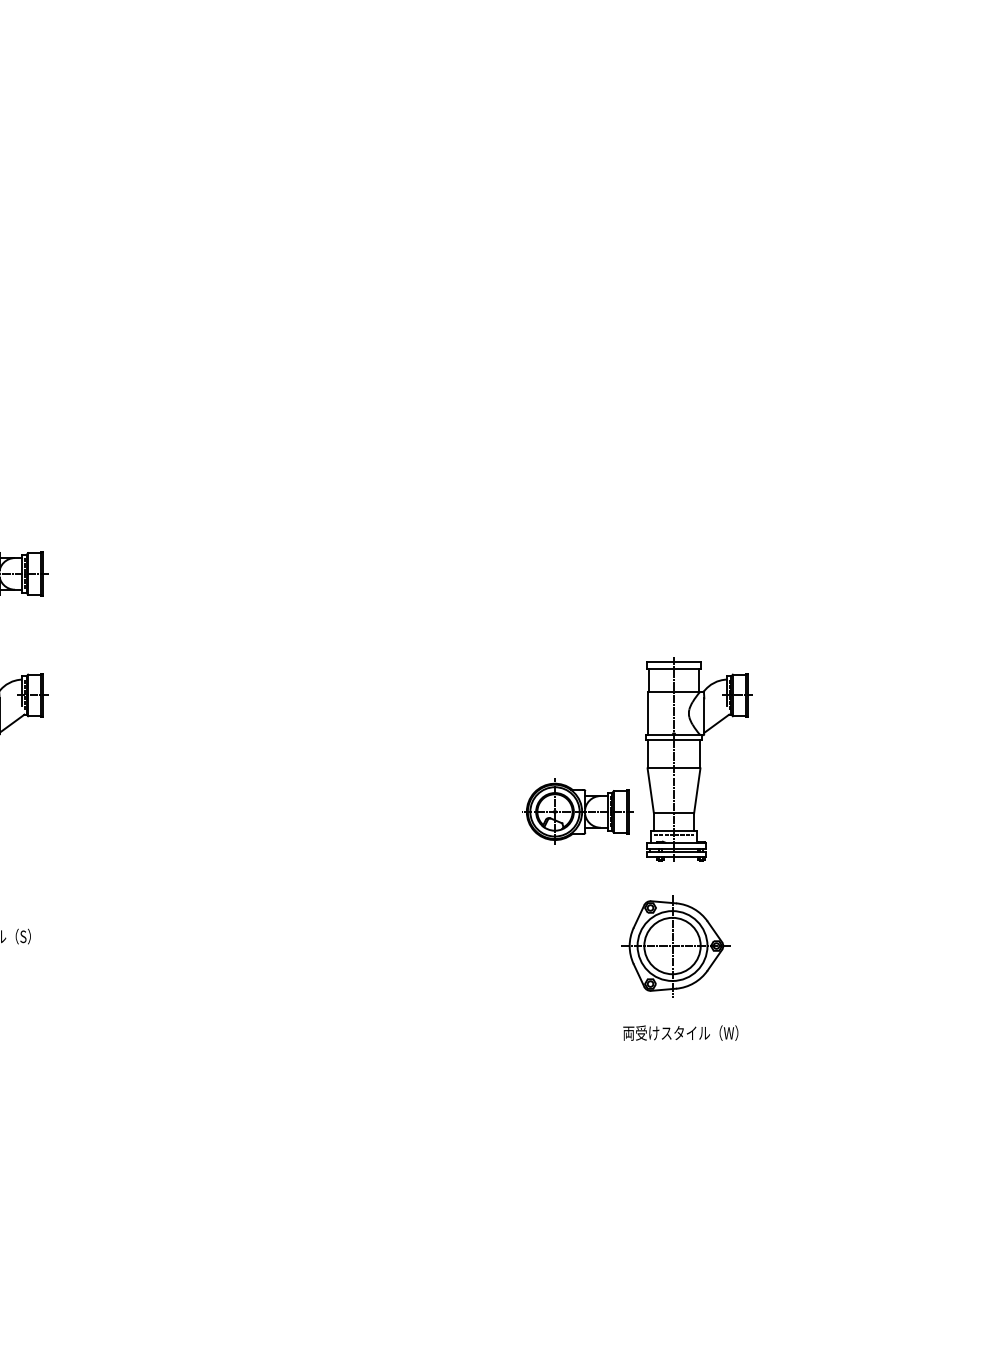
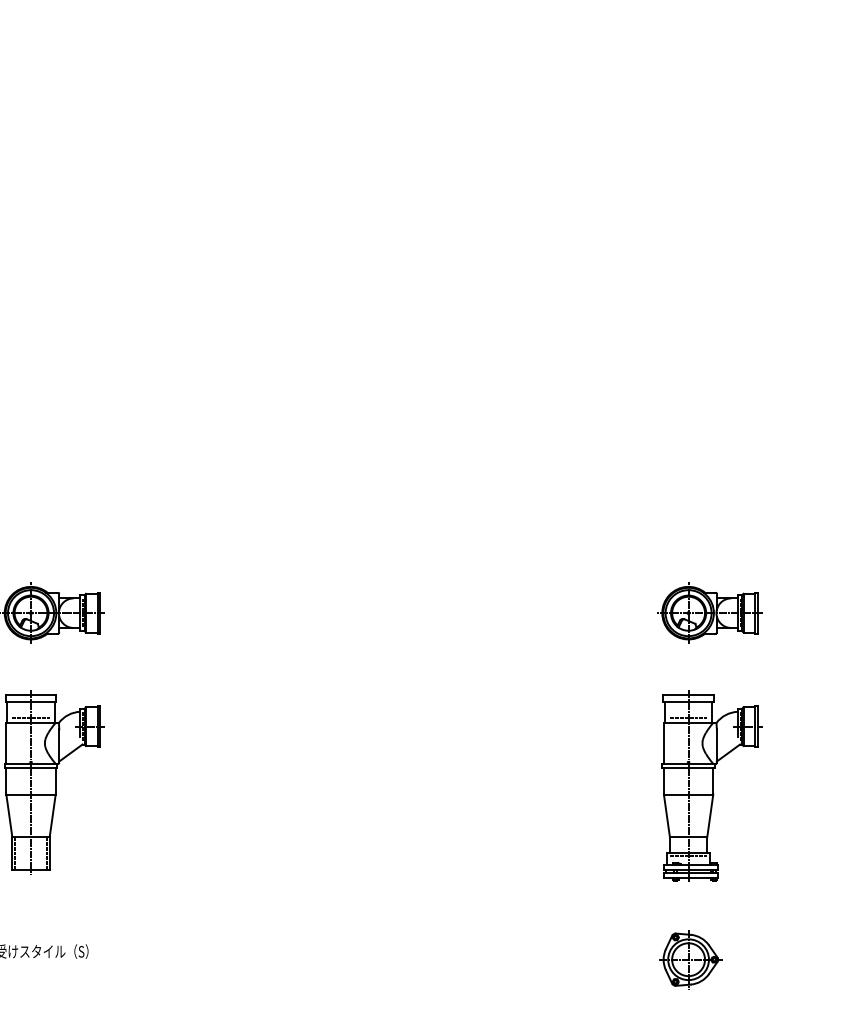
line: (673, 686) -> (688, 718), added
part: (577, 811) -> (709, 612), moved
part: (676, 943) -> (690, 958), size x0.62

